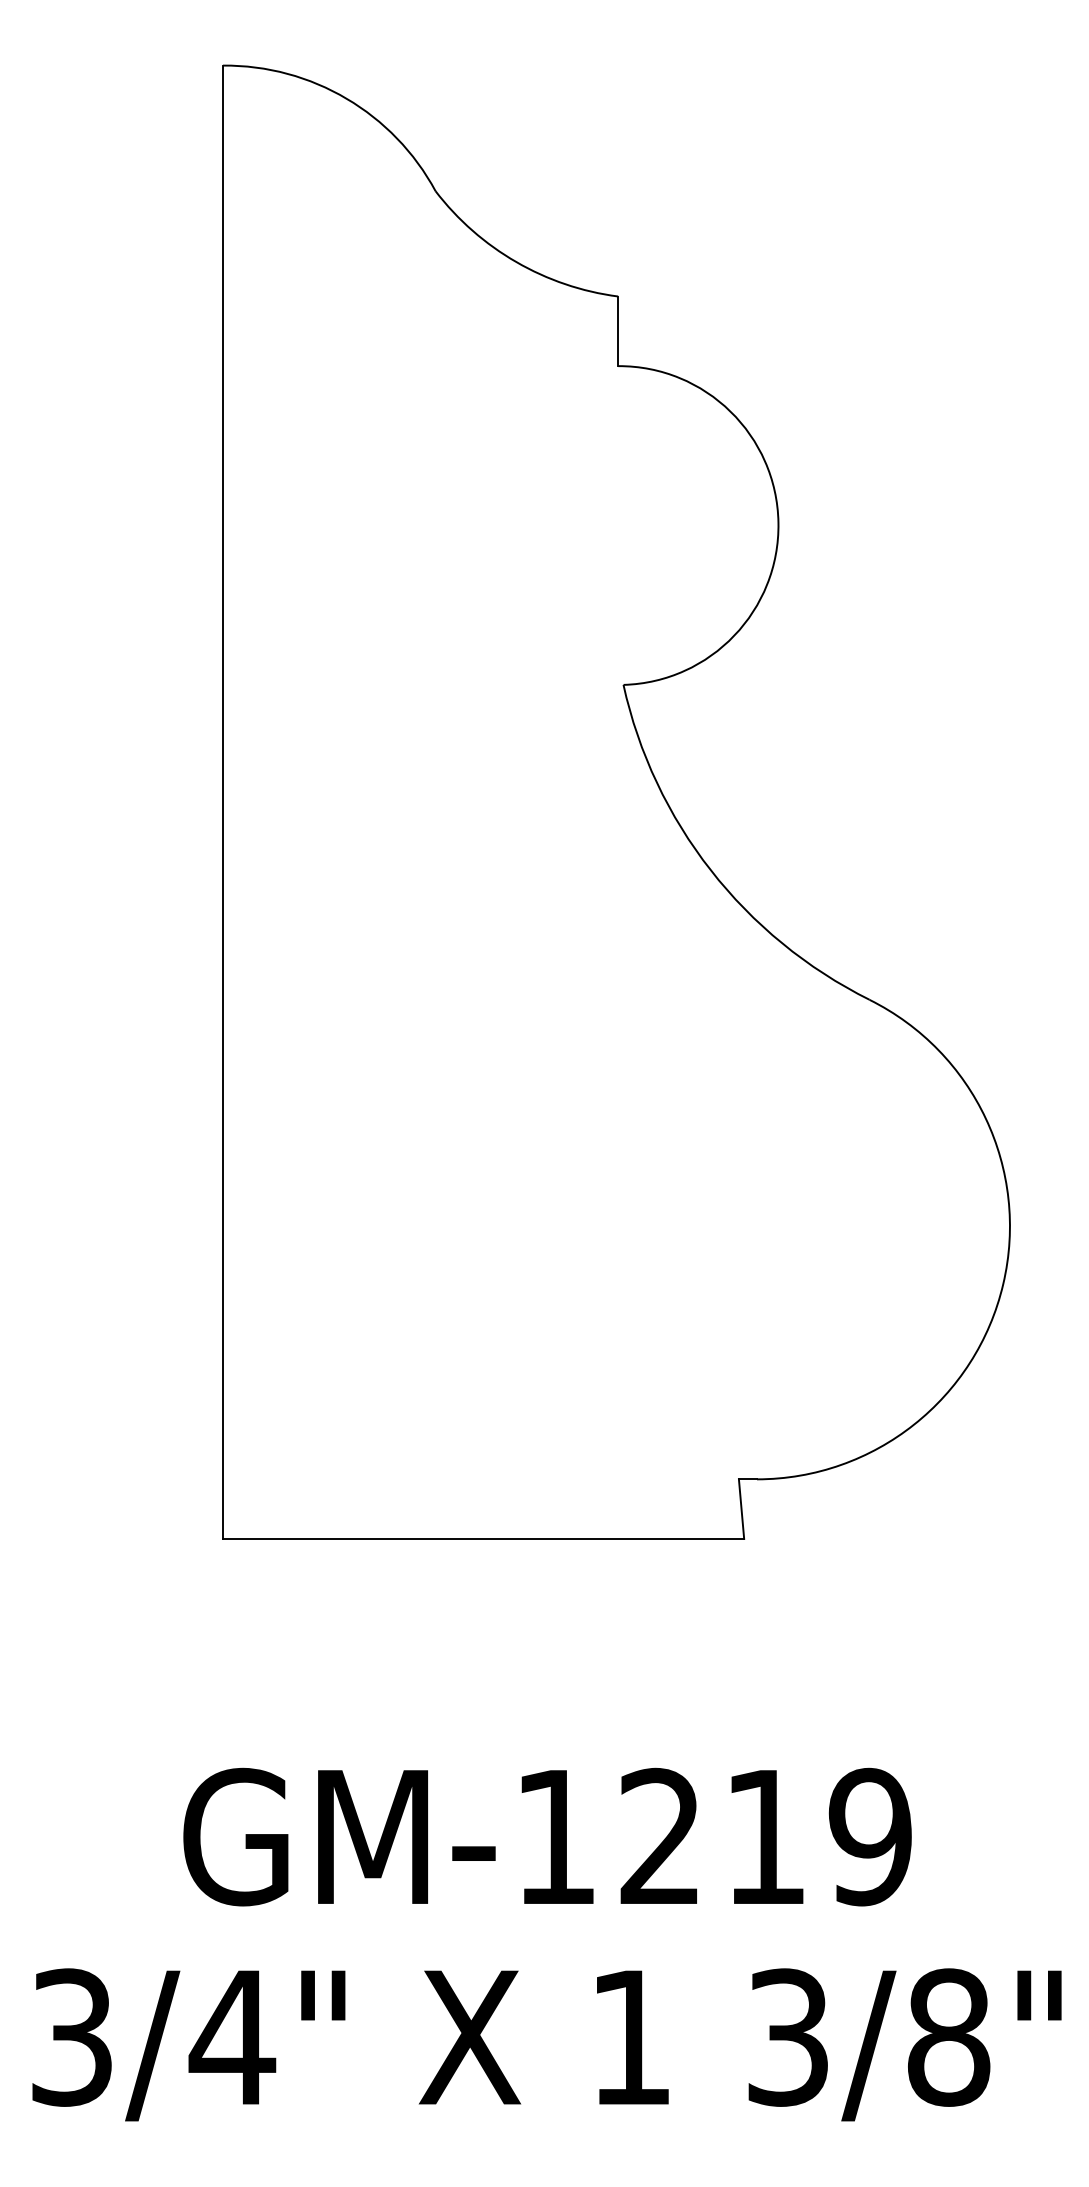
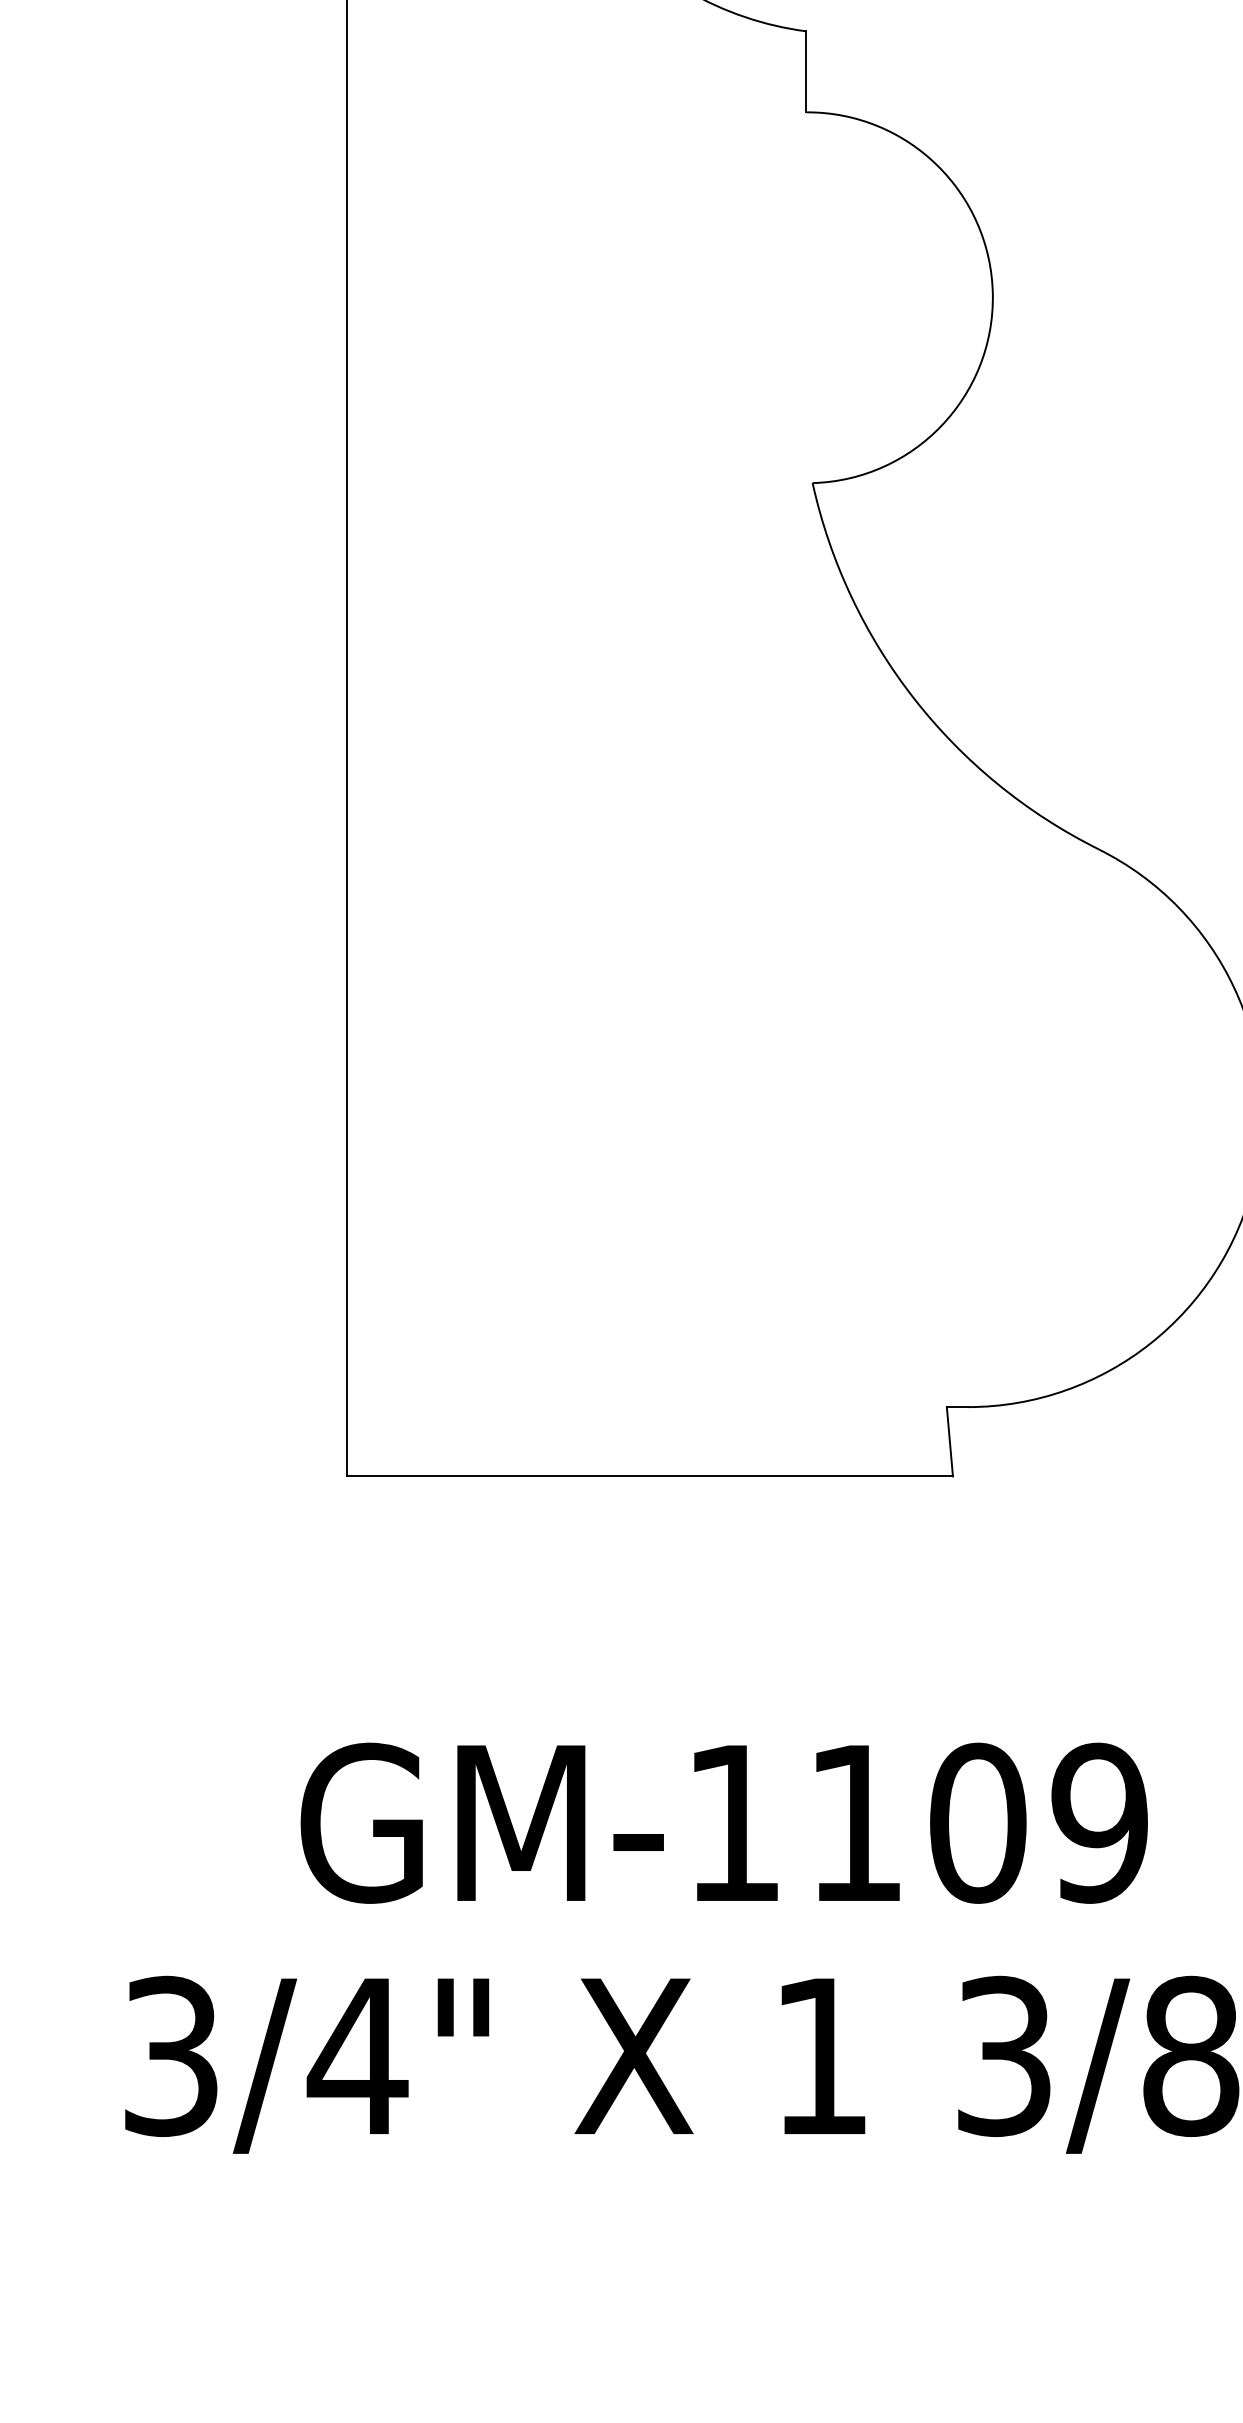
text: (713, 1836) -> (917, 1822), GM-1219 -> GM-1109

